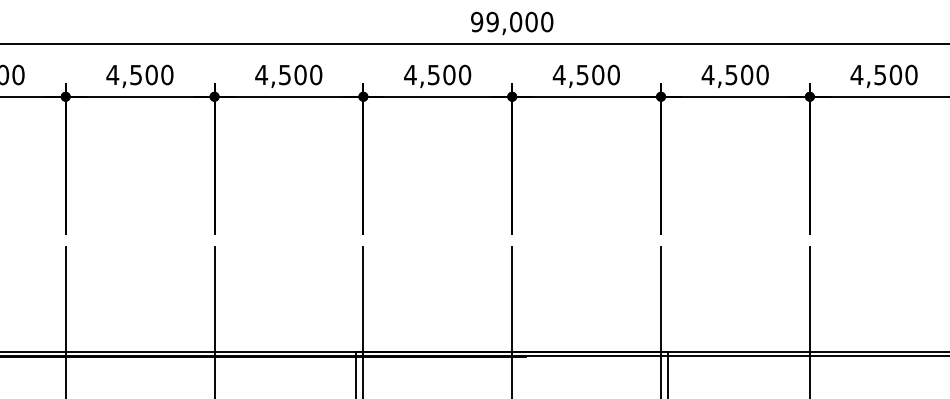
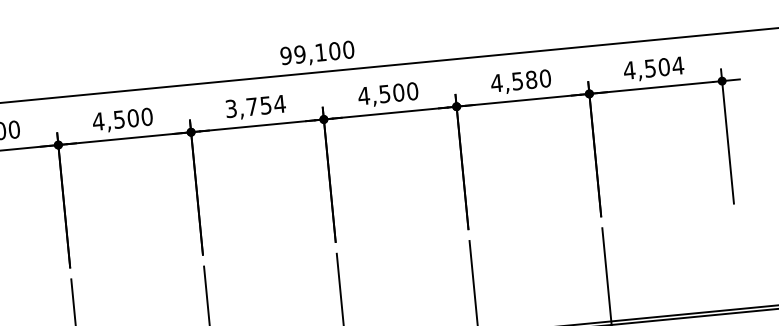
text: (516, 21) -> (321, 51), 99,000 -> 99,100
text: (437, 74) -> (255, 106), 4,500 -> 3,754
text: (747, 74) -> (531, 79), 4,500 -> 4,580
text: (911, 74) -> (678, 65), 4,500 -> 4,504

